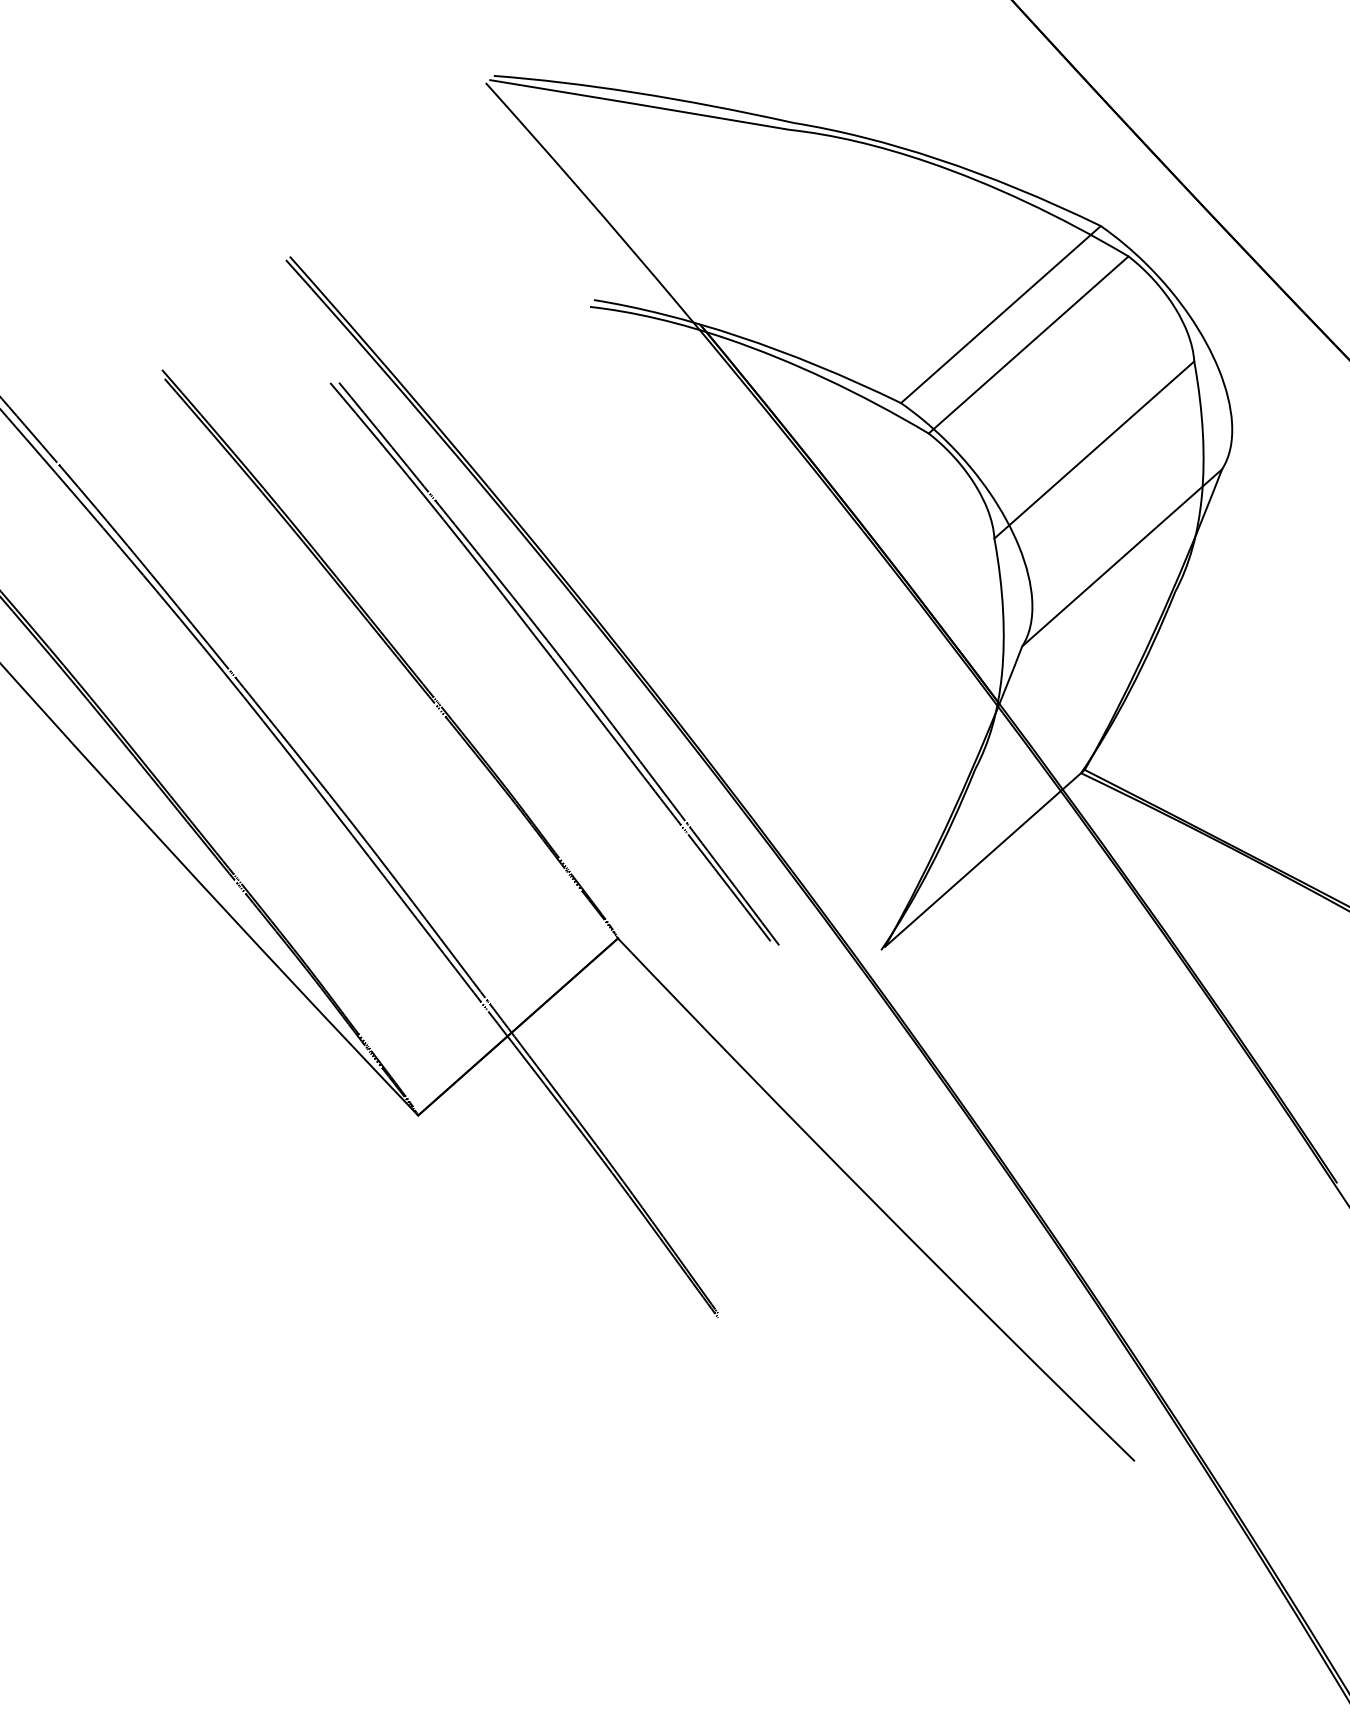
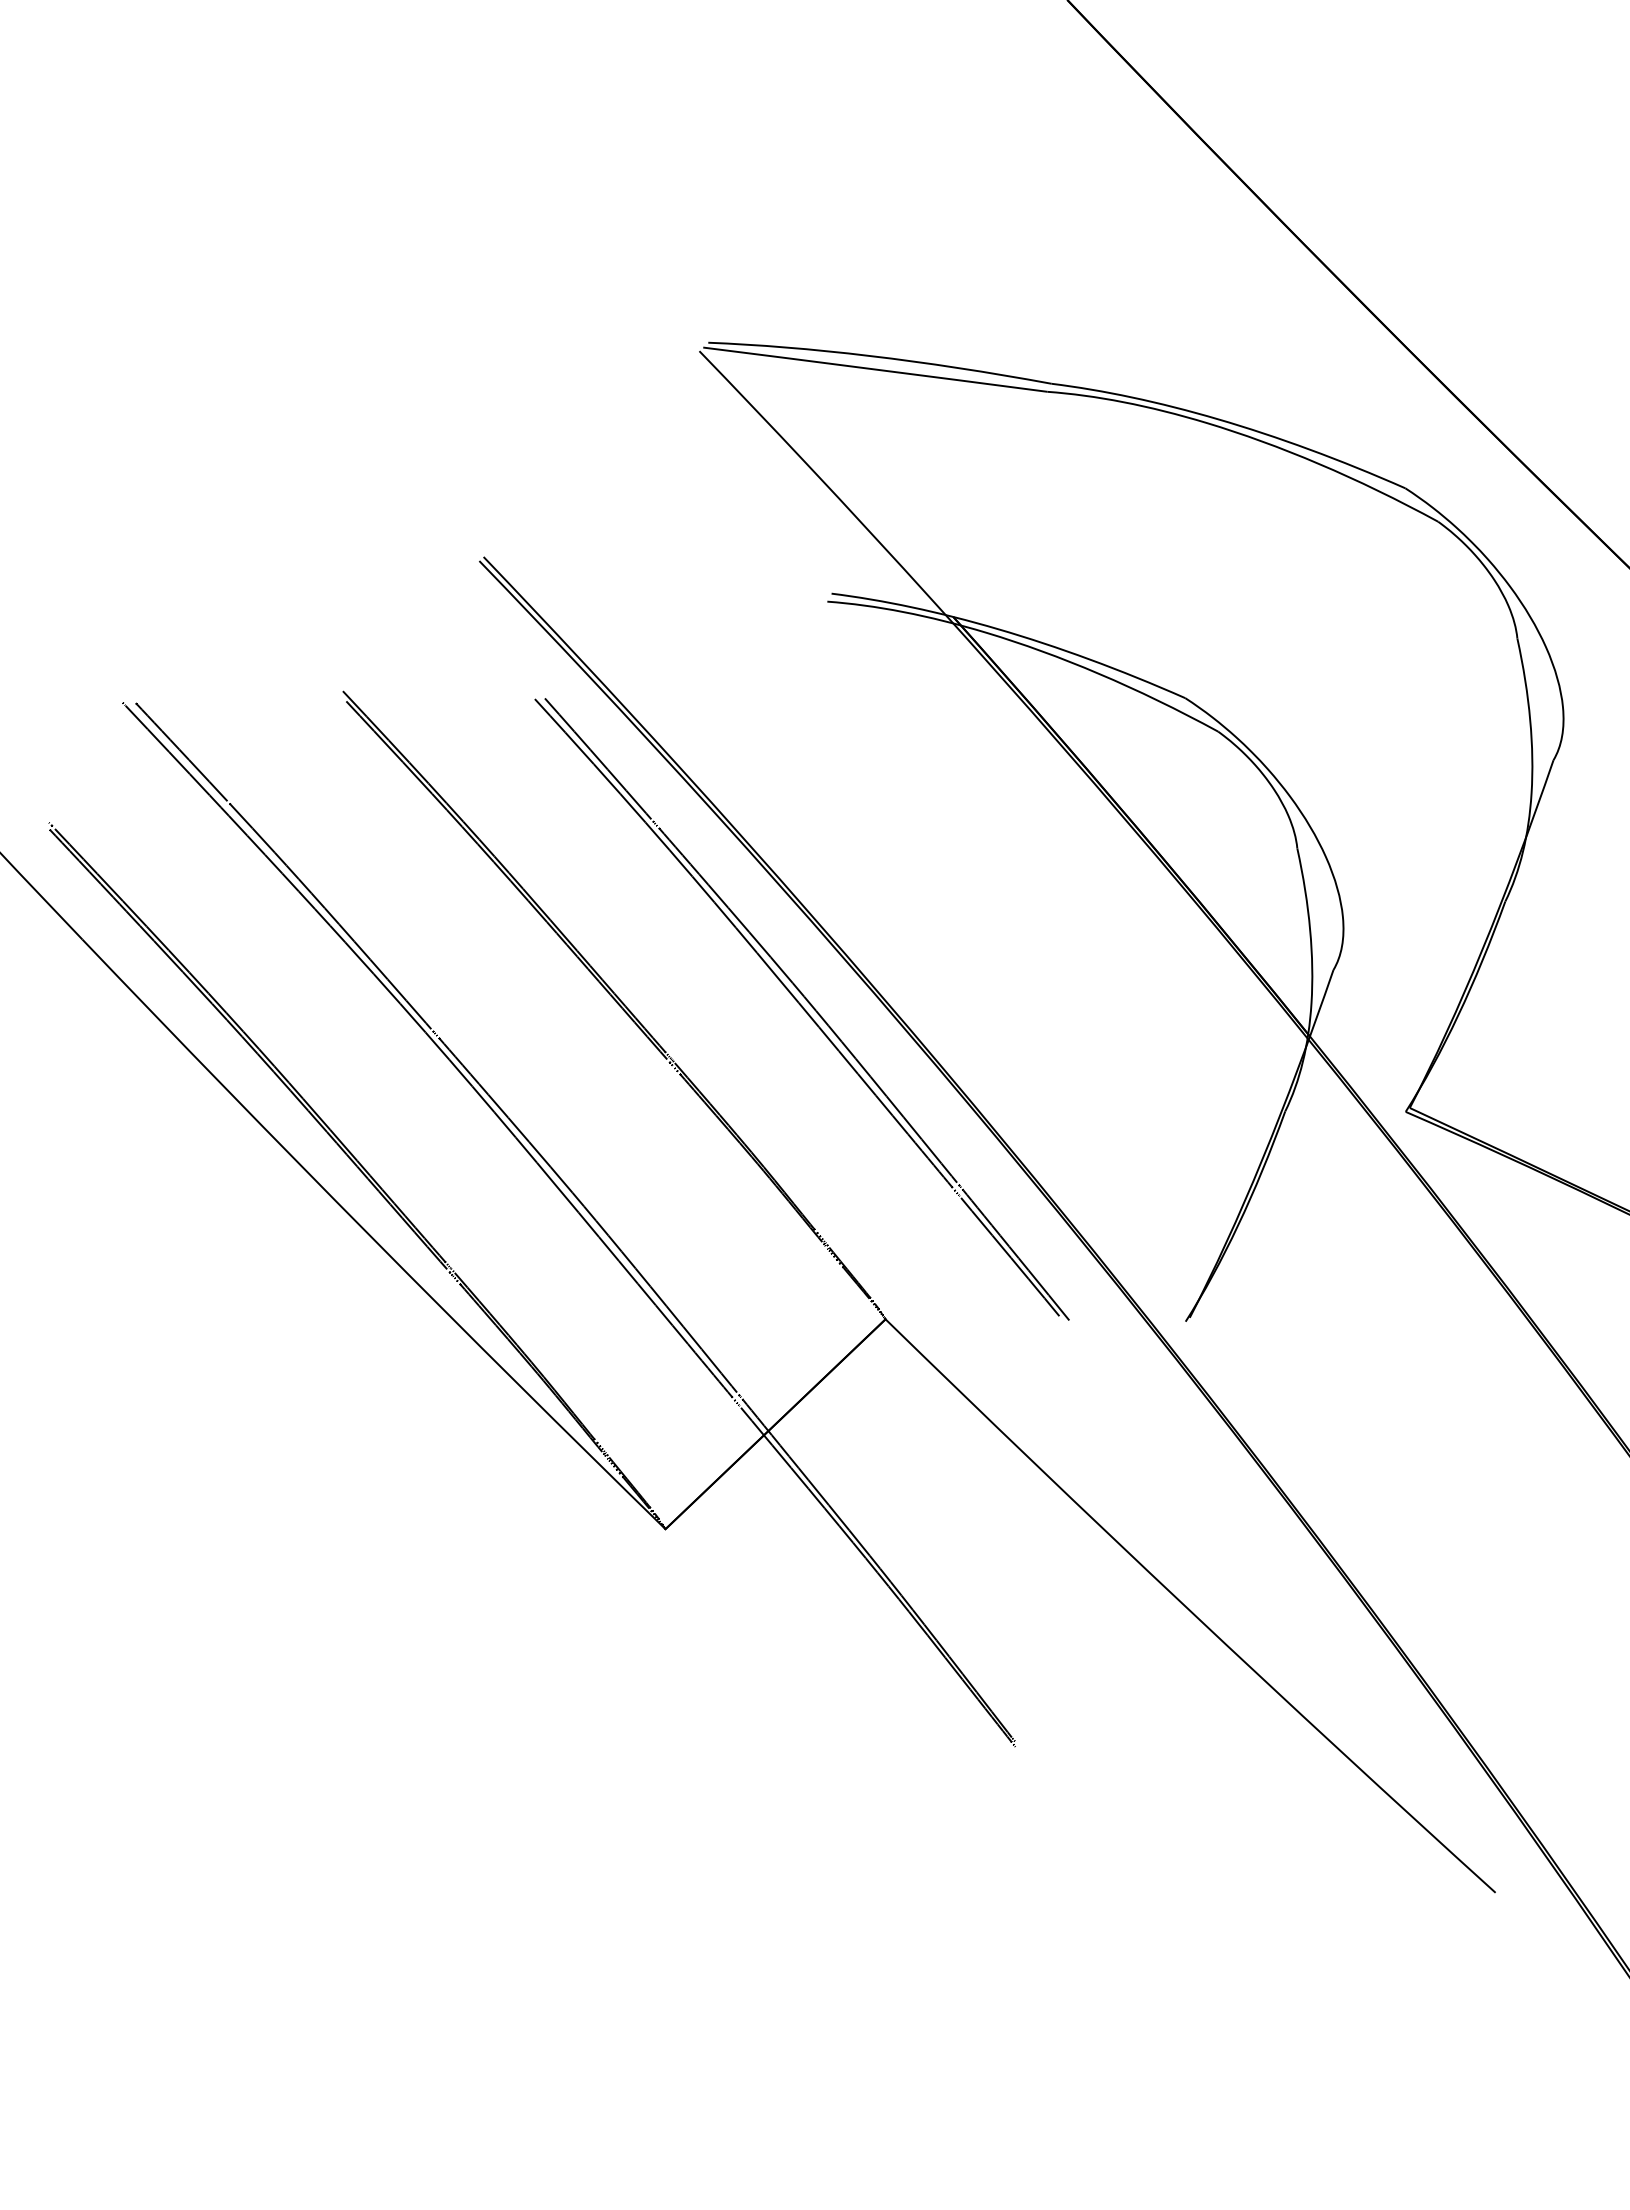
line: (1001, 314) -> (1295, 593), removed
line: (1028, 344) -> (1328, 626), removed
line: (1094, 450) -> (1407, 743), removed
line: (1122, 558) -> (1443, 865), removed
line: (984, 858) -> (1299, 1212), removed

